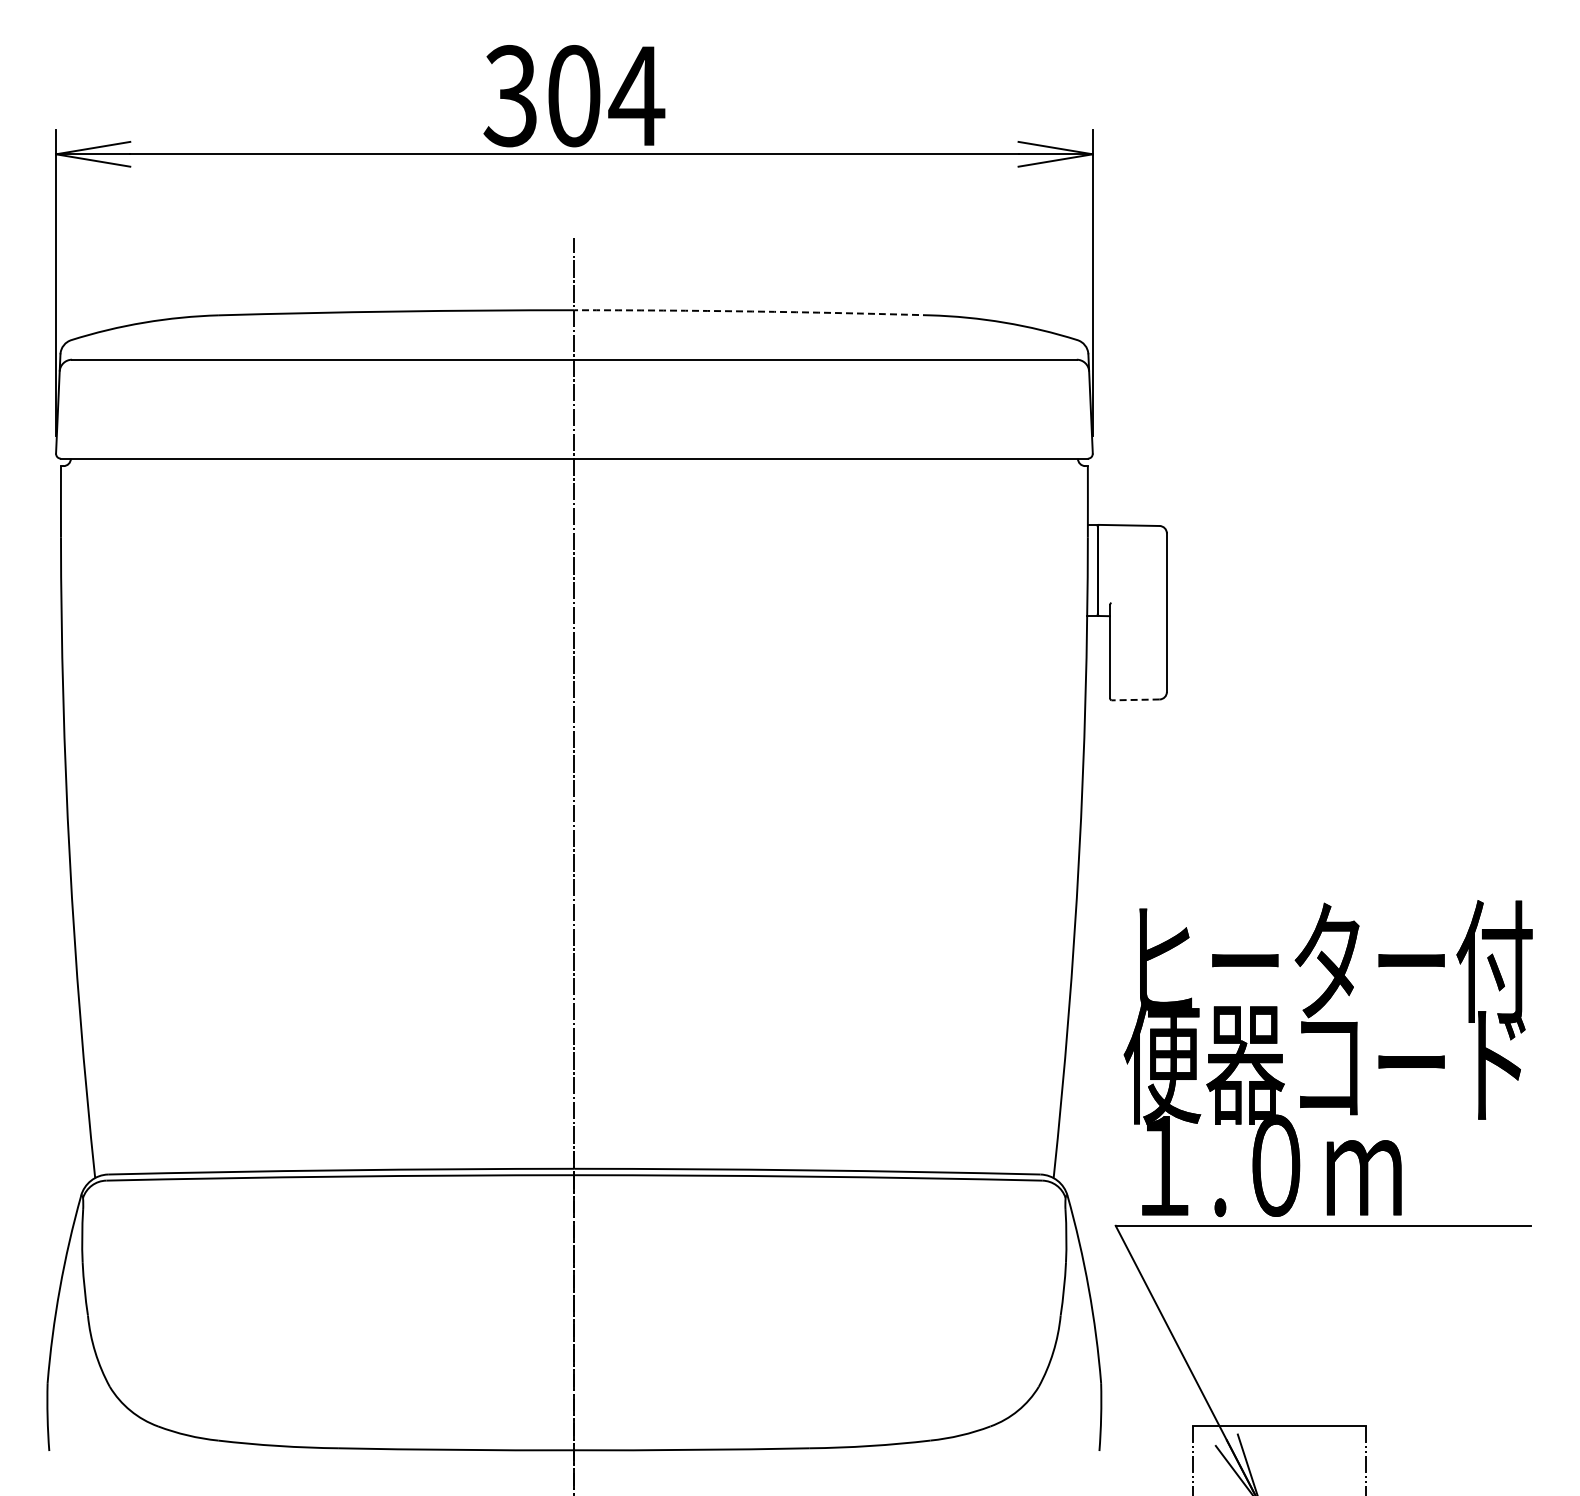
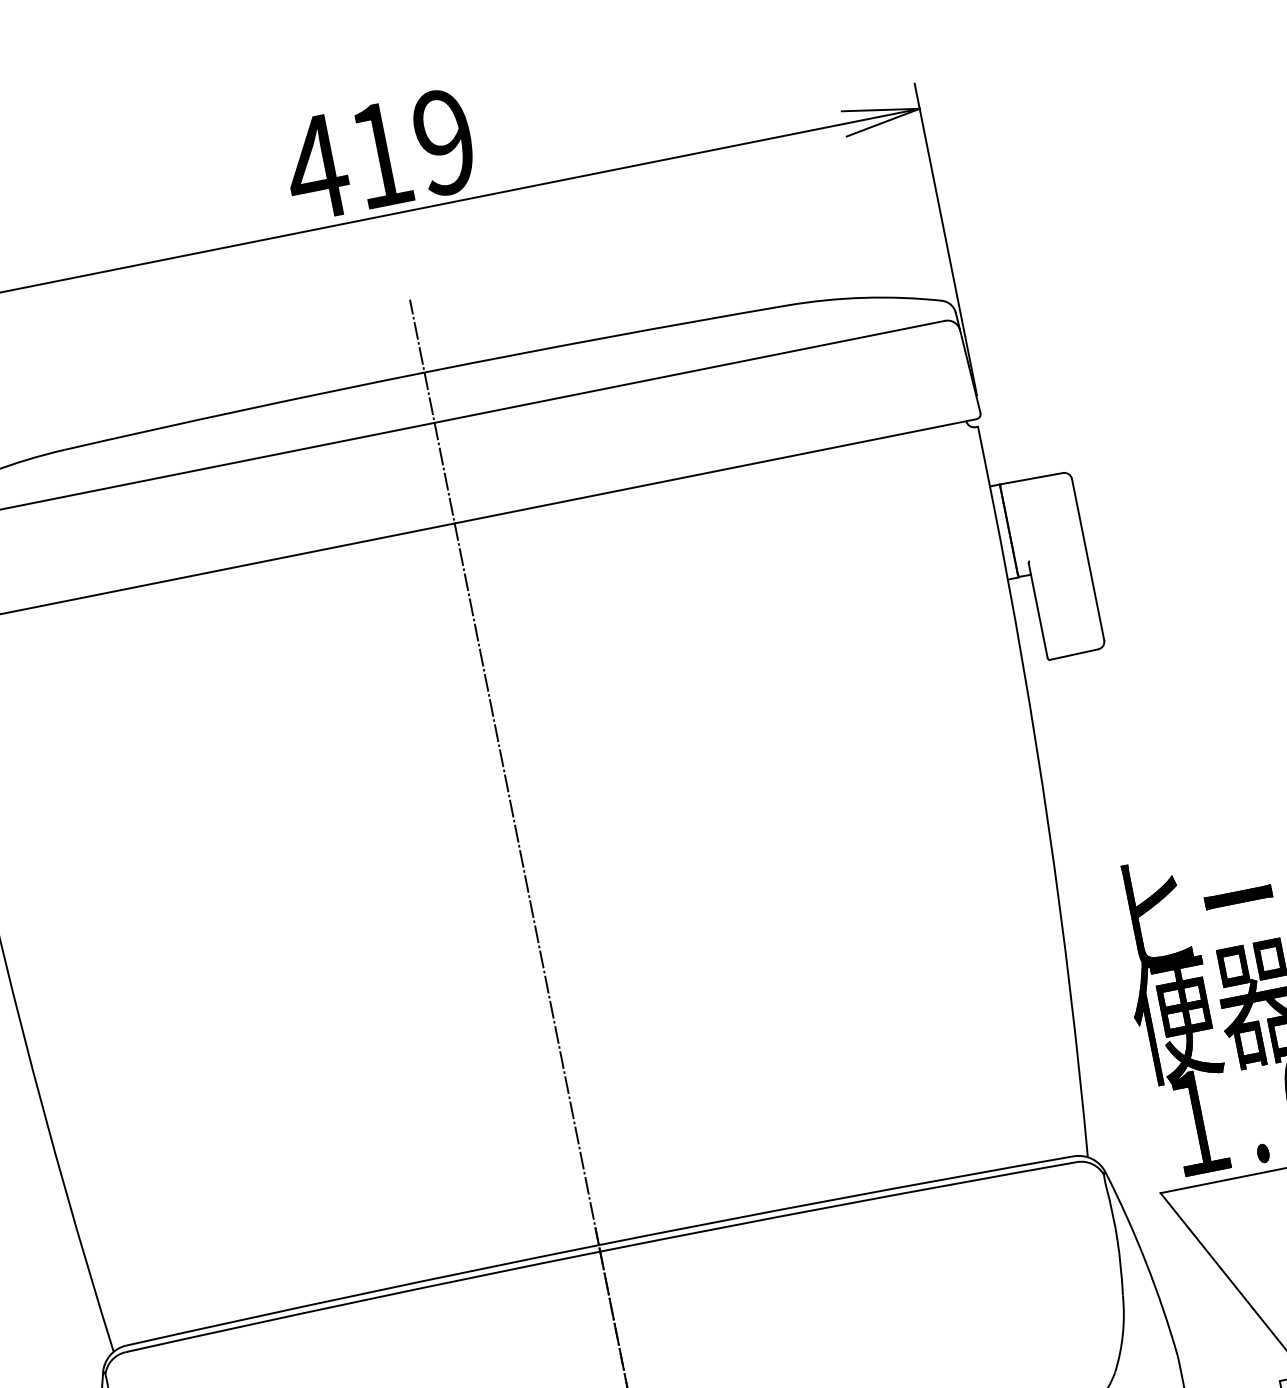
text: (573, 96) -> (380, 155), 304 -> 419
arc: (752, 311) -> (605, 337), dashed -> solid
line: (1135, 699) -> (1073, 654), dashed -> solid

